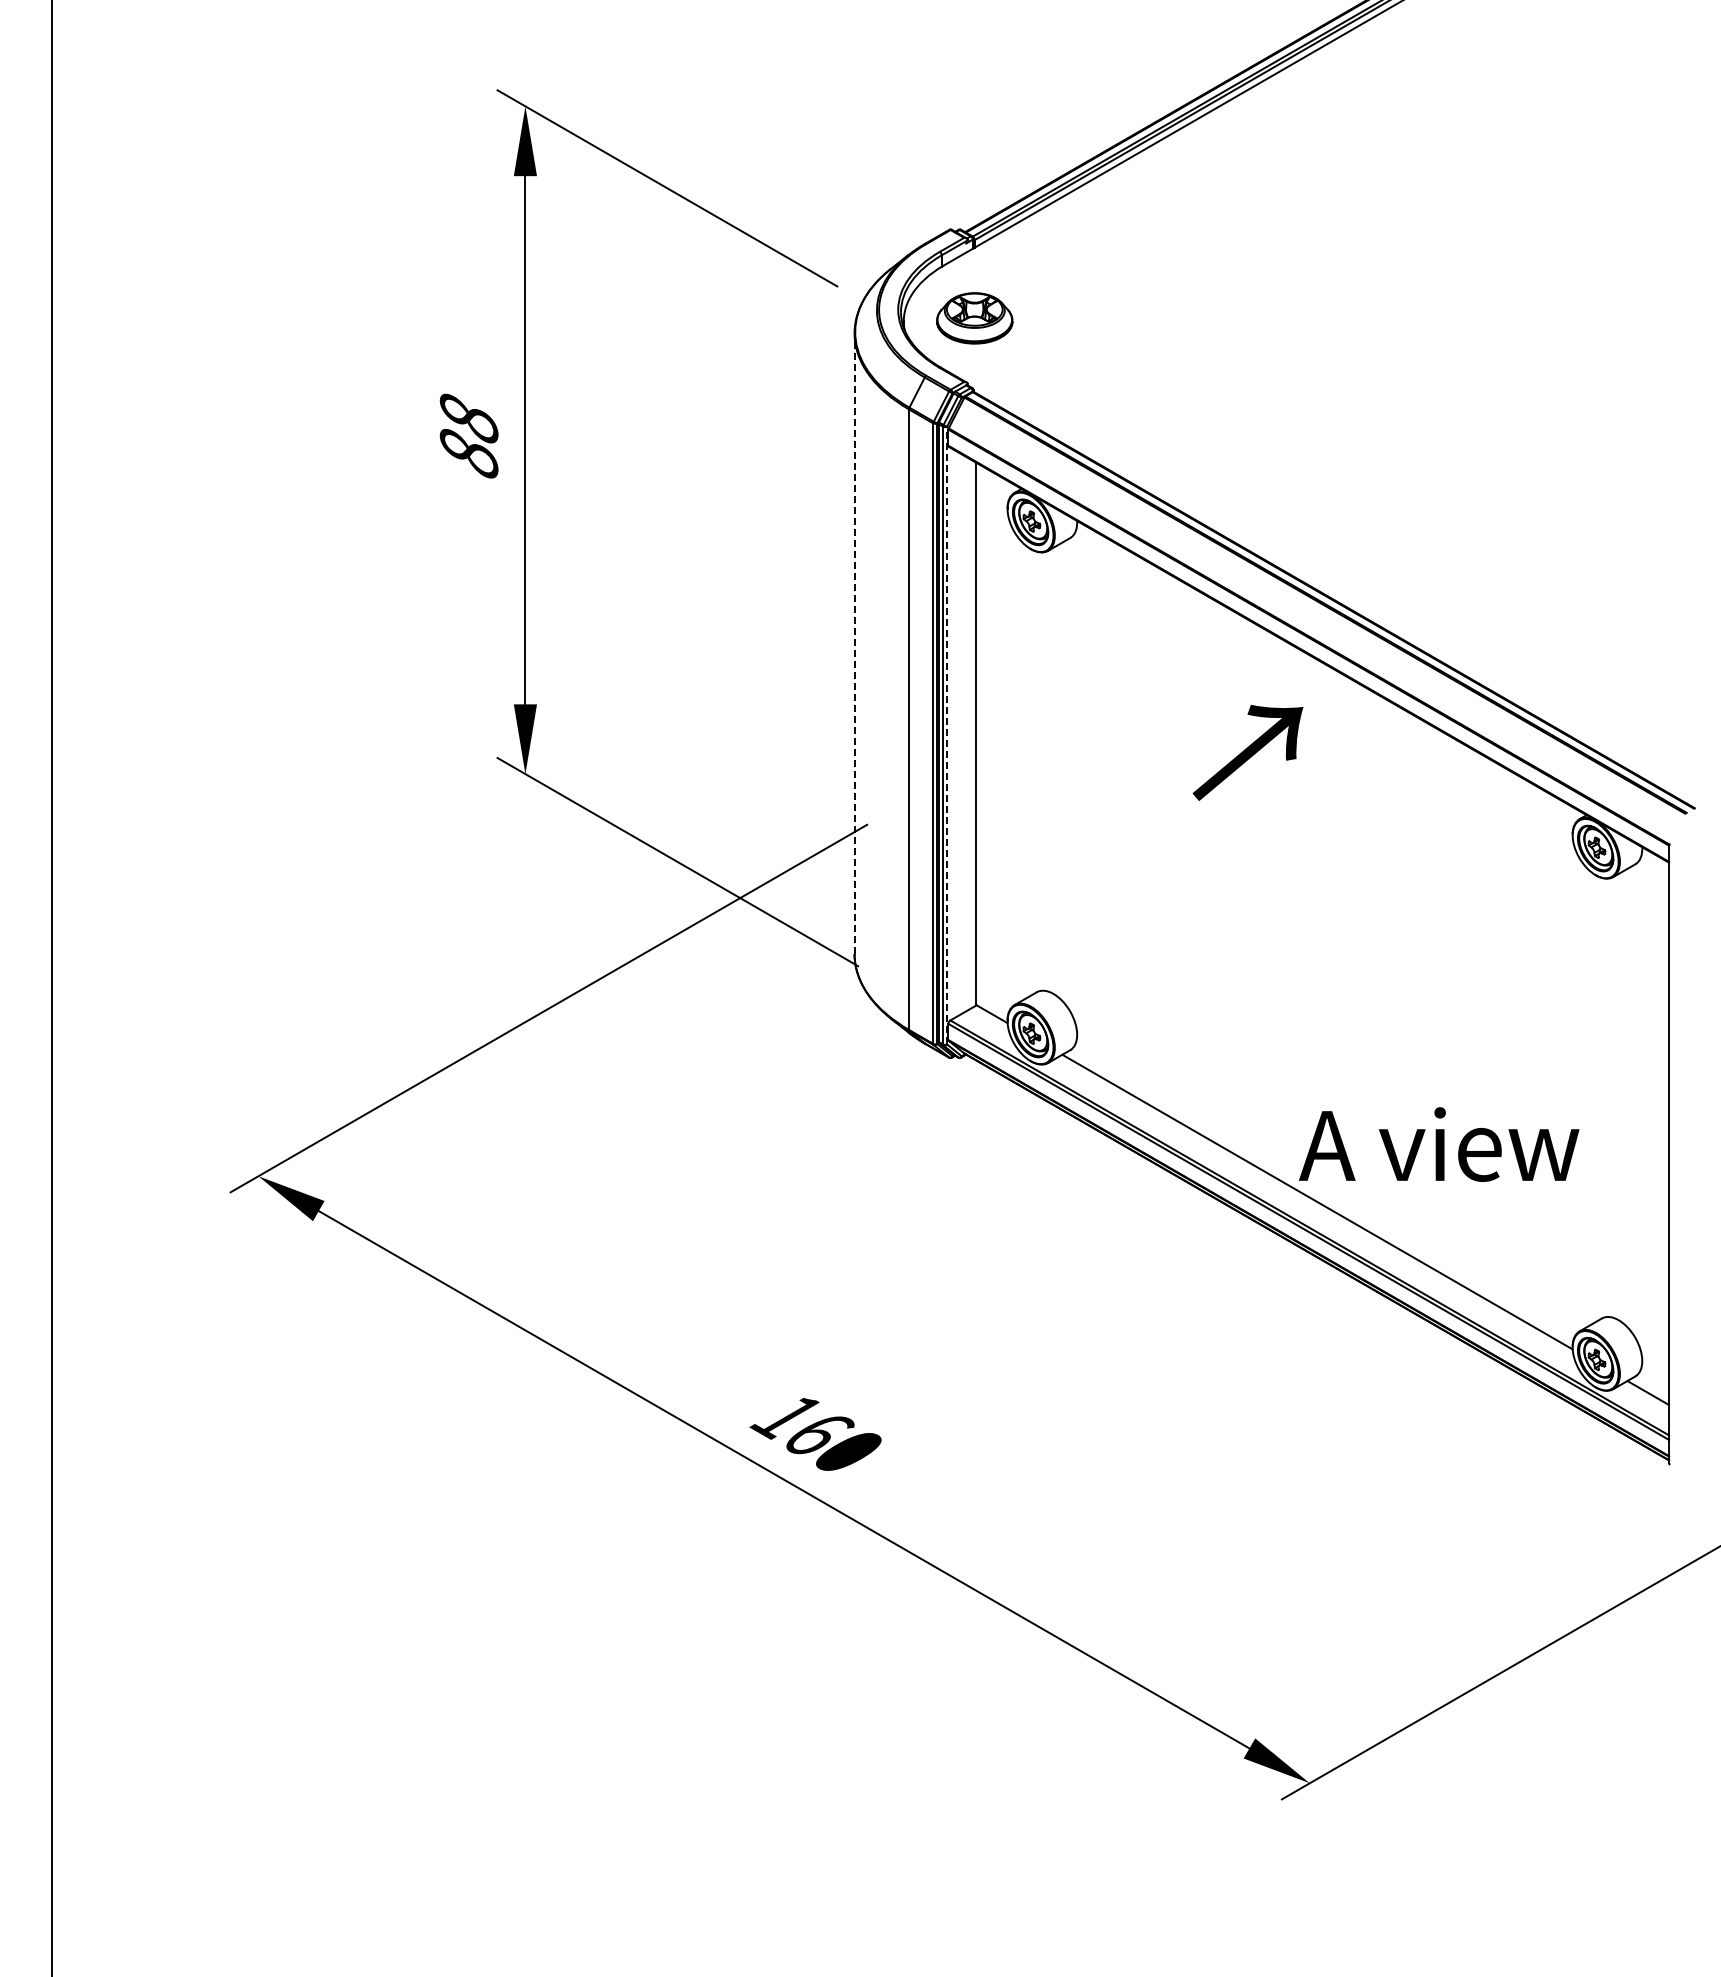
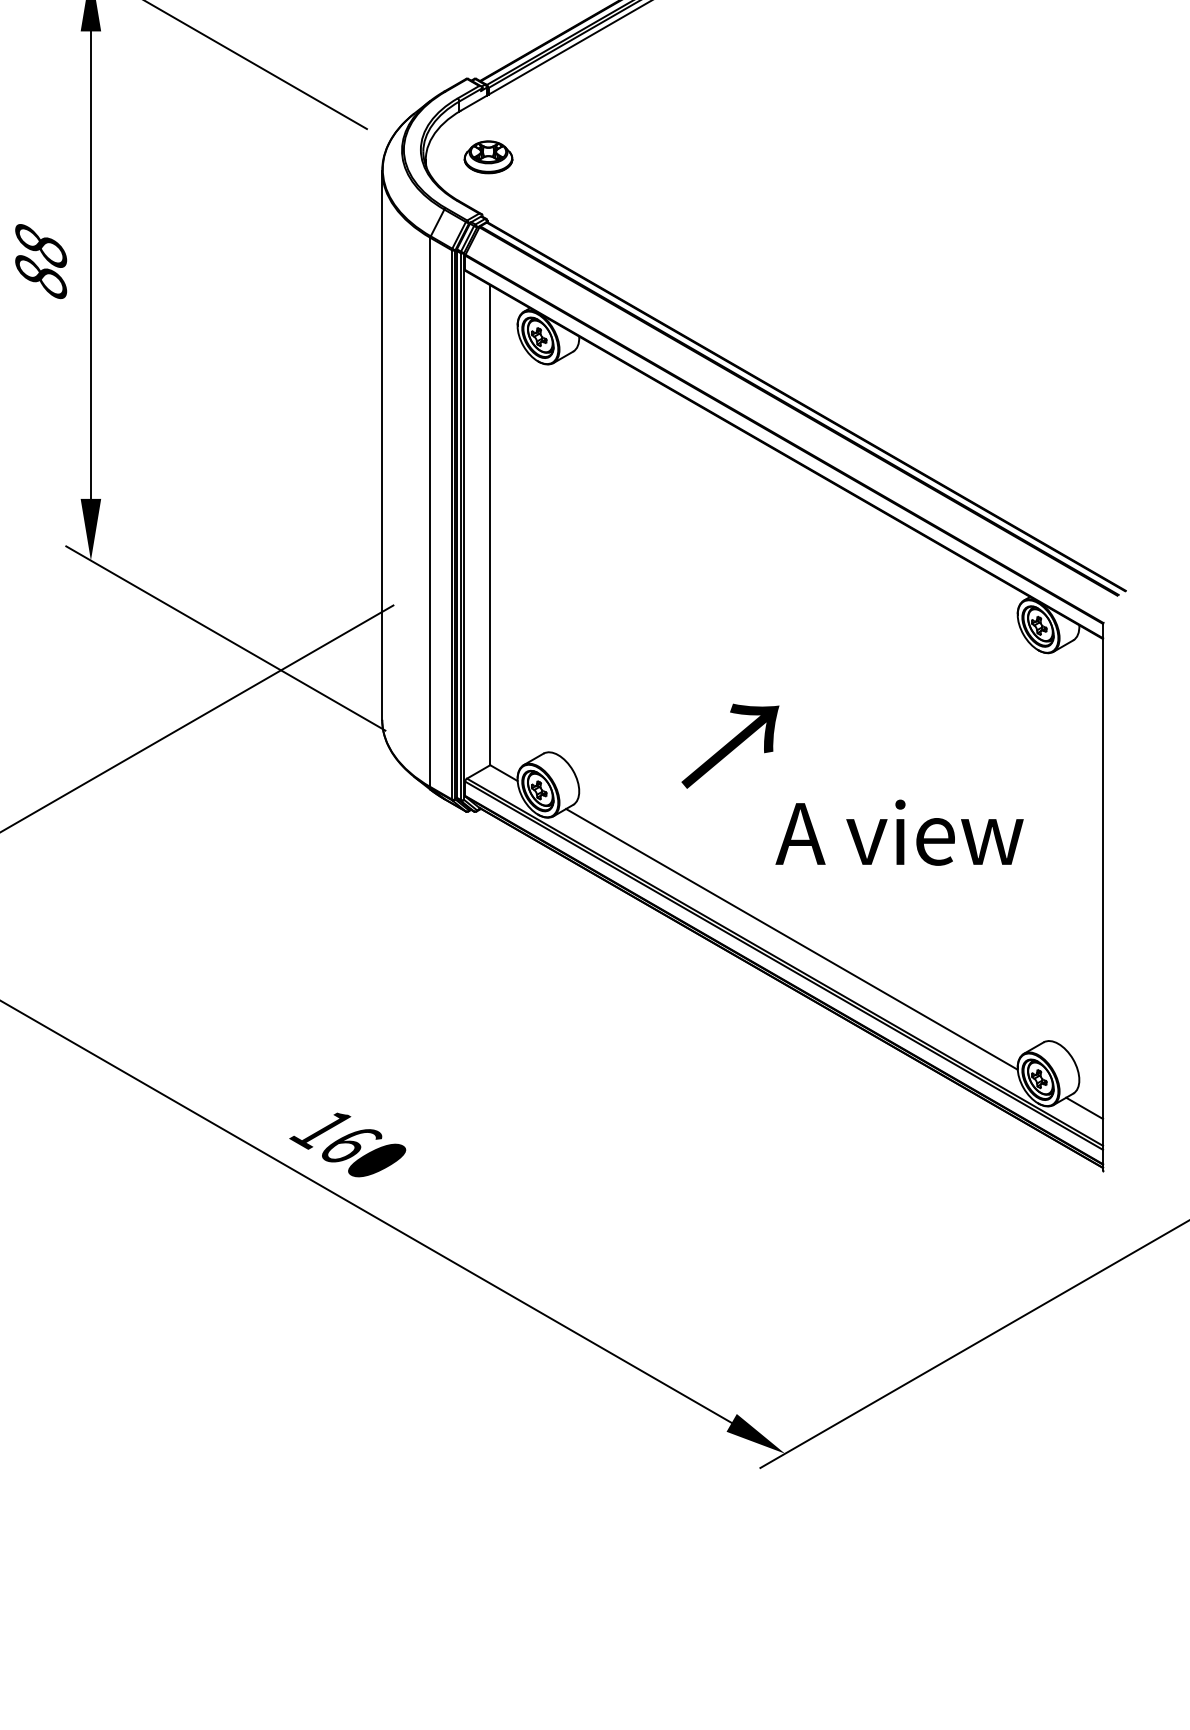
part: (974, 318) -> (488, 157), size x0.71
line: (854, 643) -> (382, 445), dashed -> solid
line: (947, 735) -> (464, 526), dashed -> solid
text: (1247, 752) -> (729, 745), moved
text: (1439, 1144) -> (899, 832), moved

